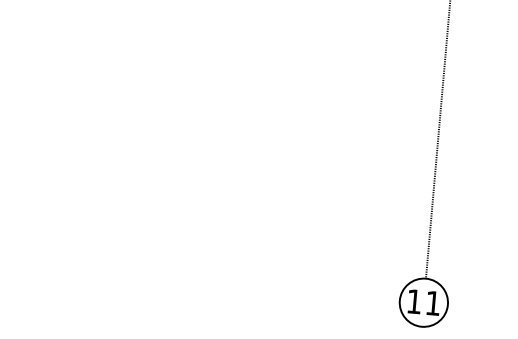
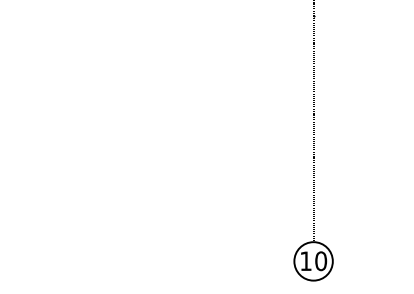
text: (433, 303) -> (321, 261), 11 -> 10

